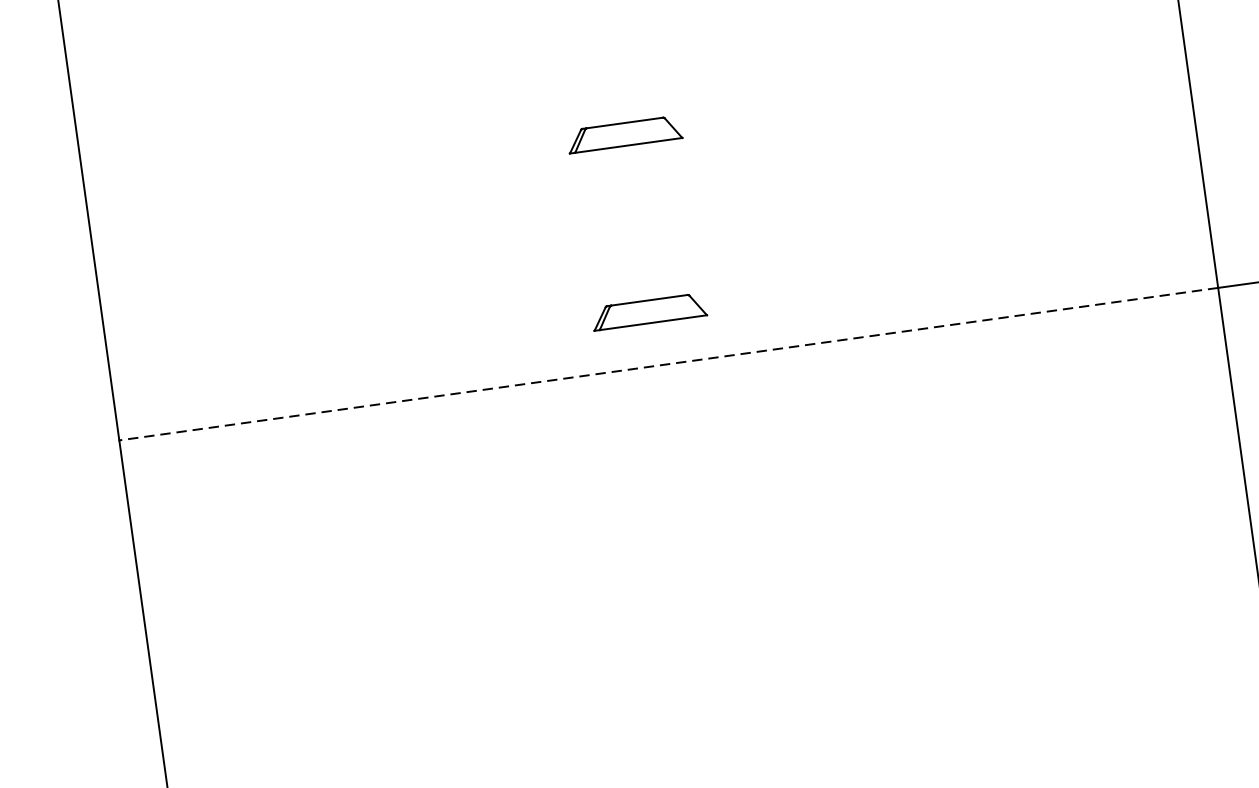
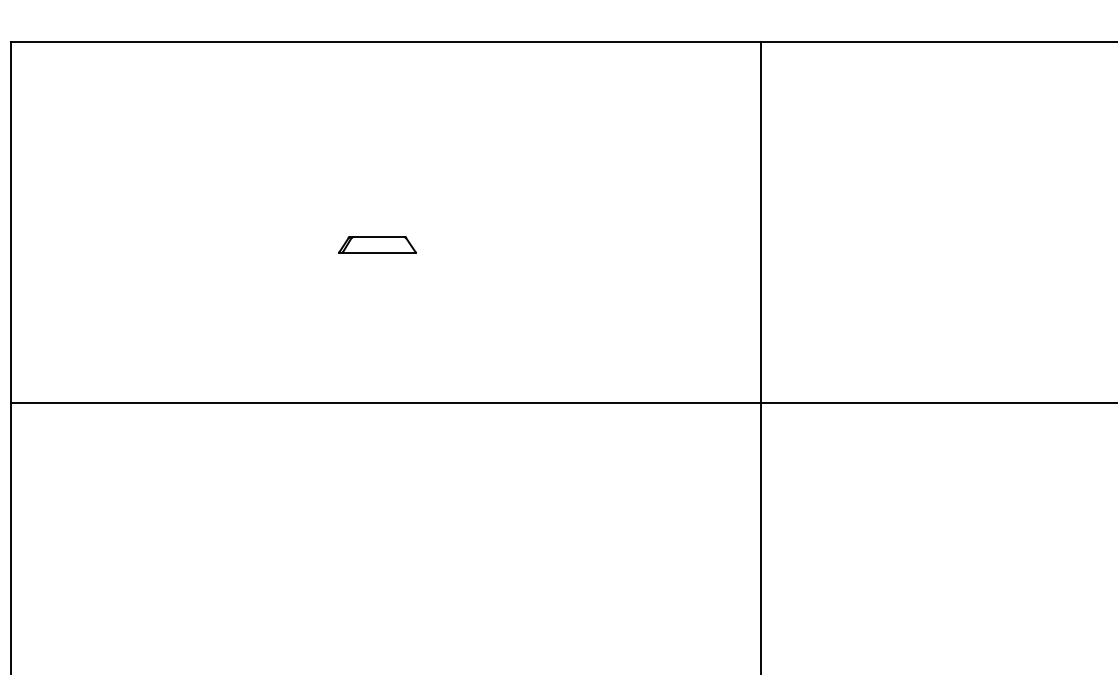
part: (649, 311) -> (377, 365), removed
line: (668, 363) -> (385, 402), dashed -> solid

